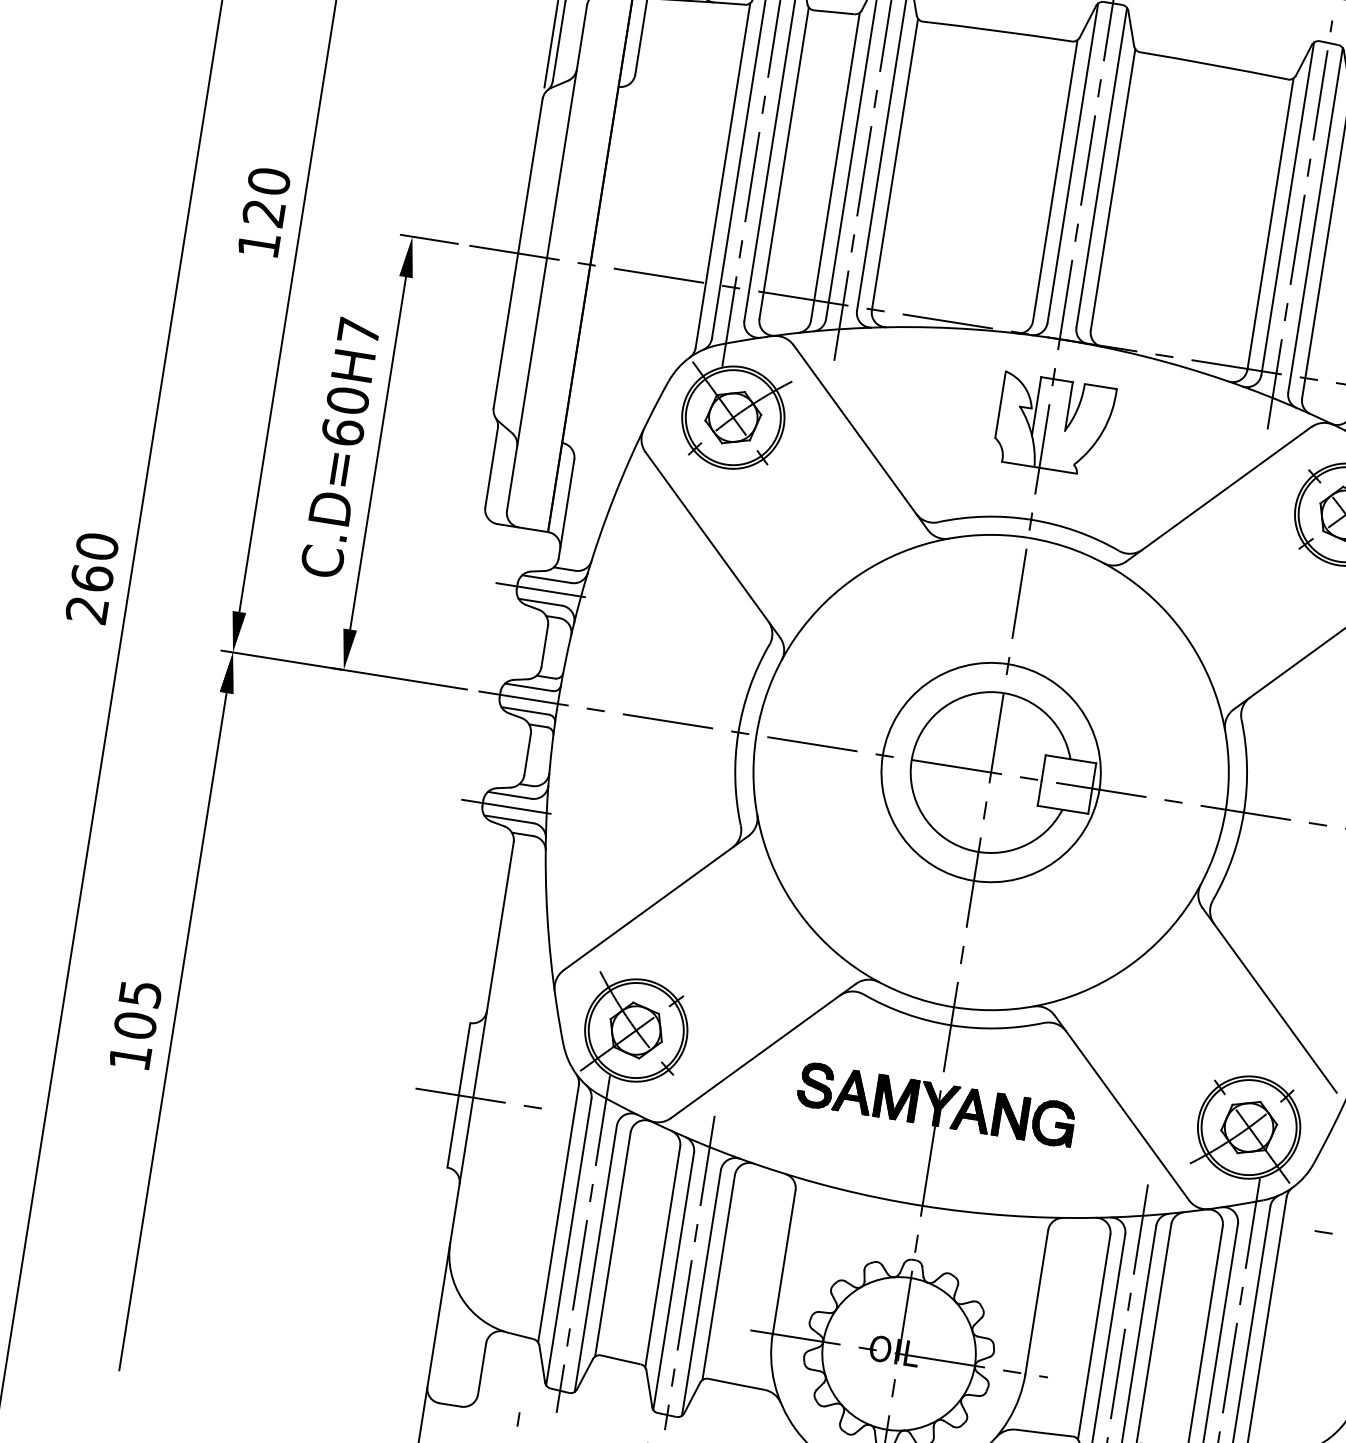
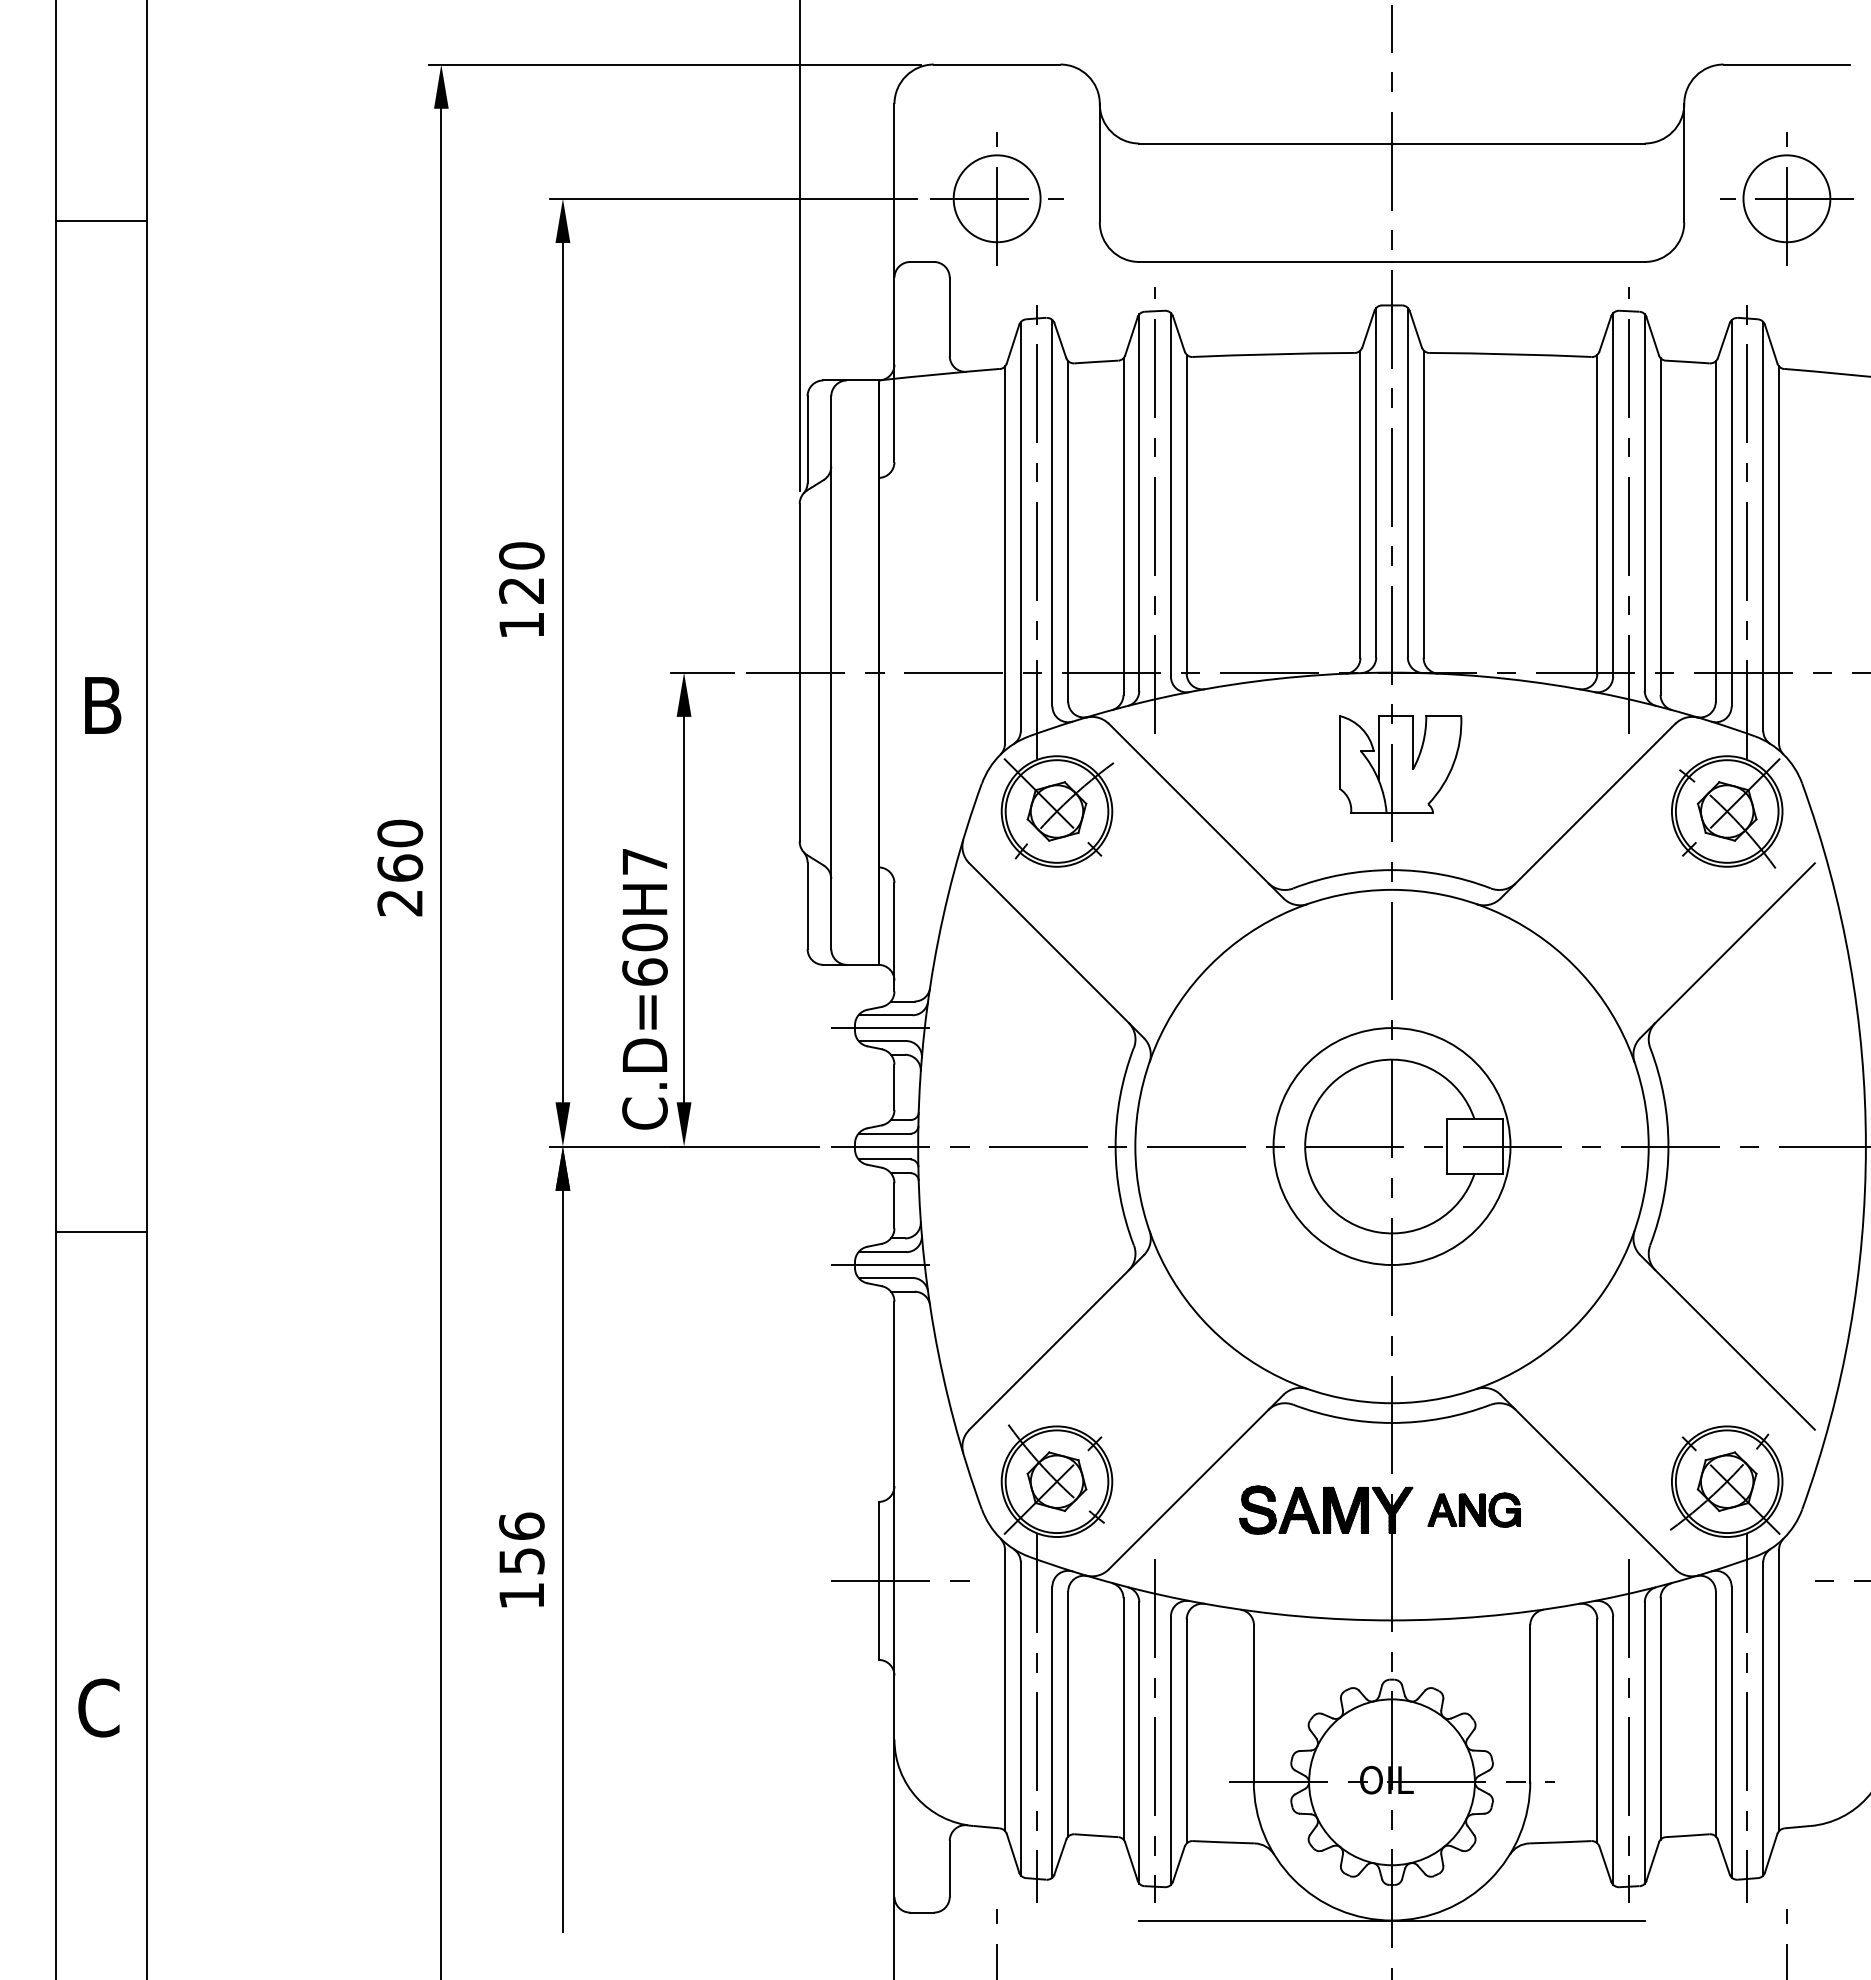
text: (263, 212) -> (521, 589), moved
text: (339, 448) -> (644, 989), moved
text: (92, 577) -> (400, 867), moved
text: (137, 1009) -> (521, 1543), 105 -> 156
part: (1014, 1116) -> (1474, 1509), size x0.7

